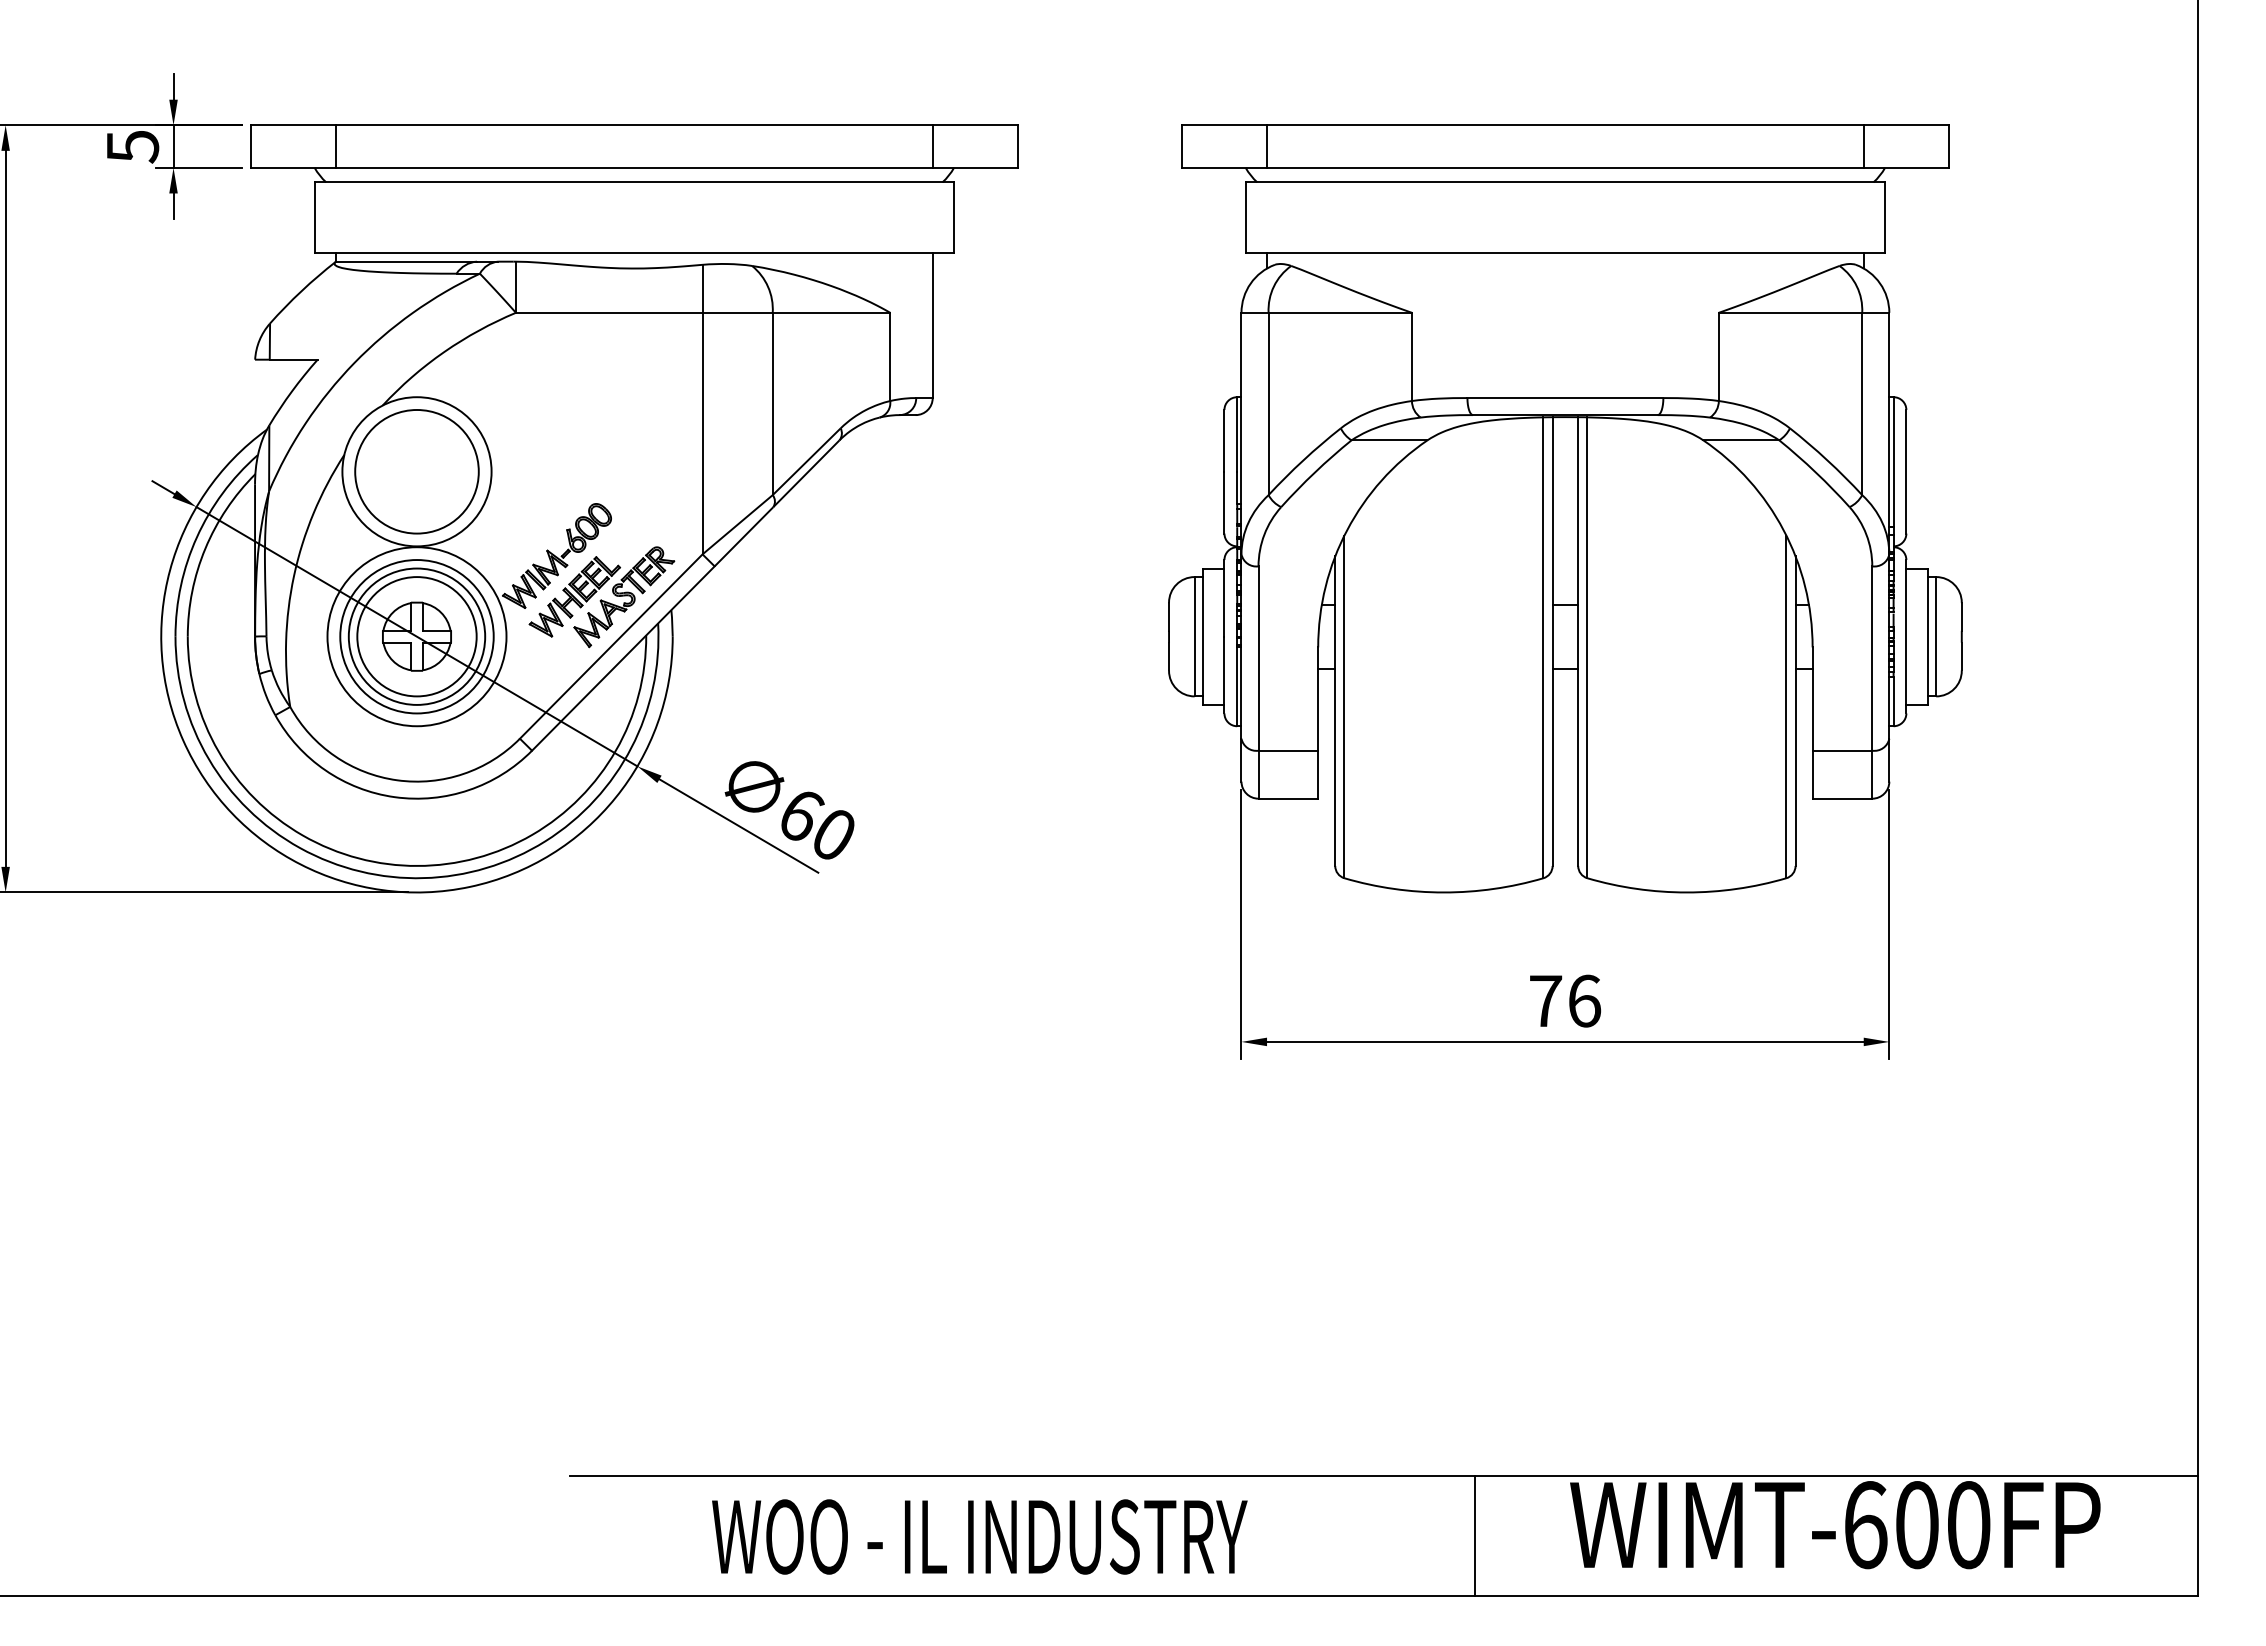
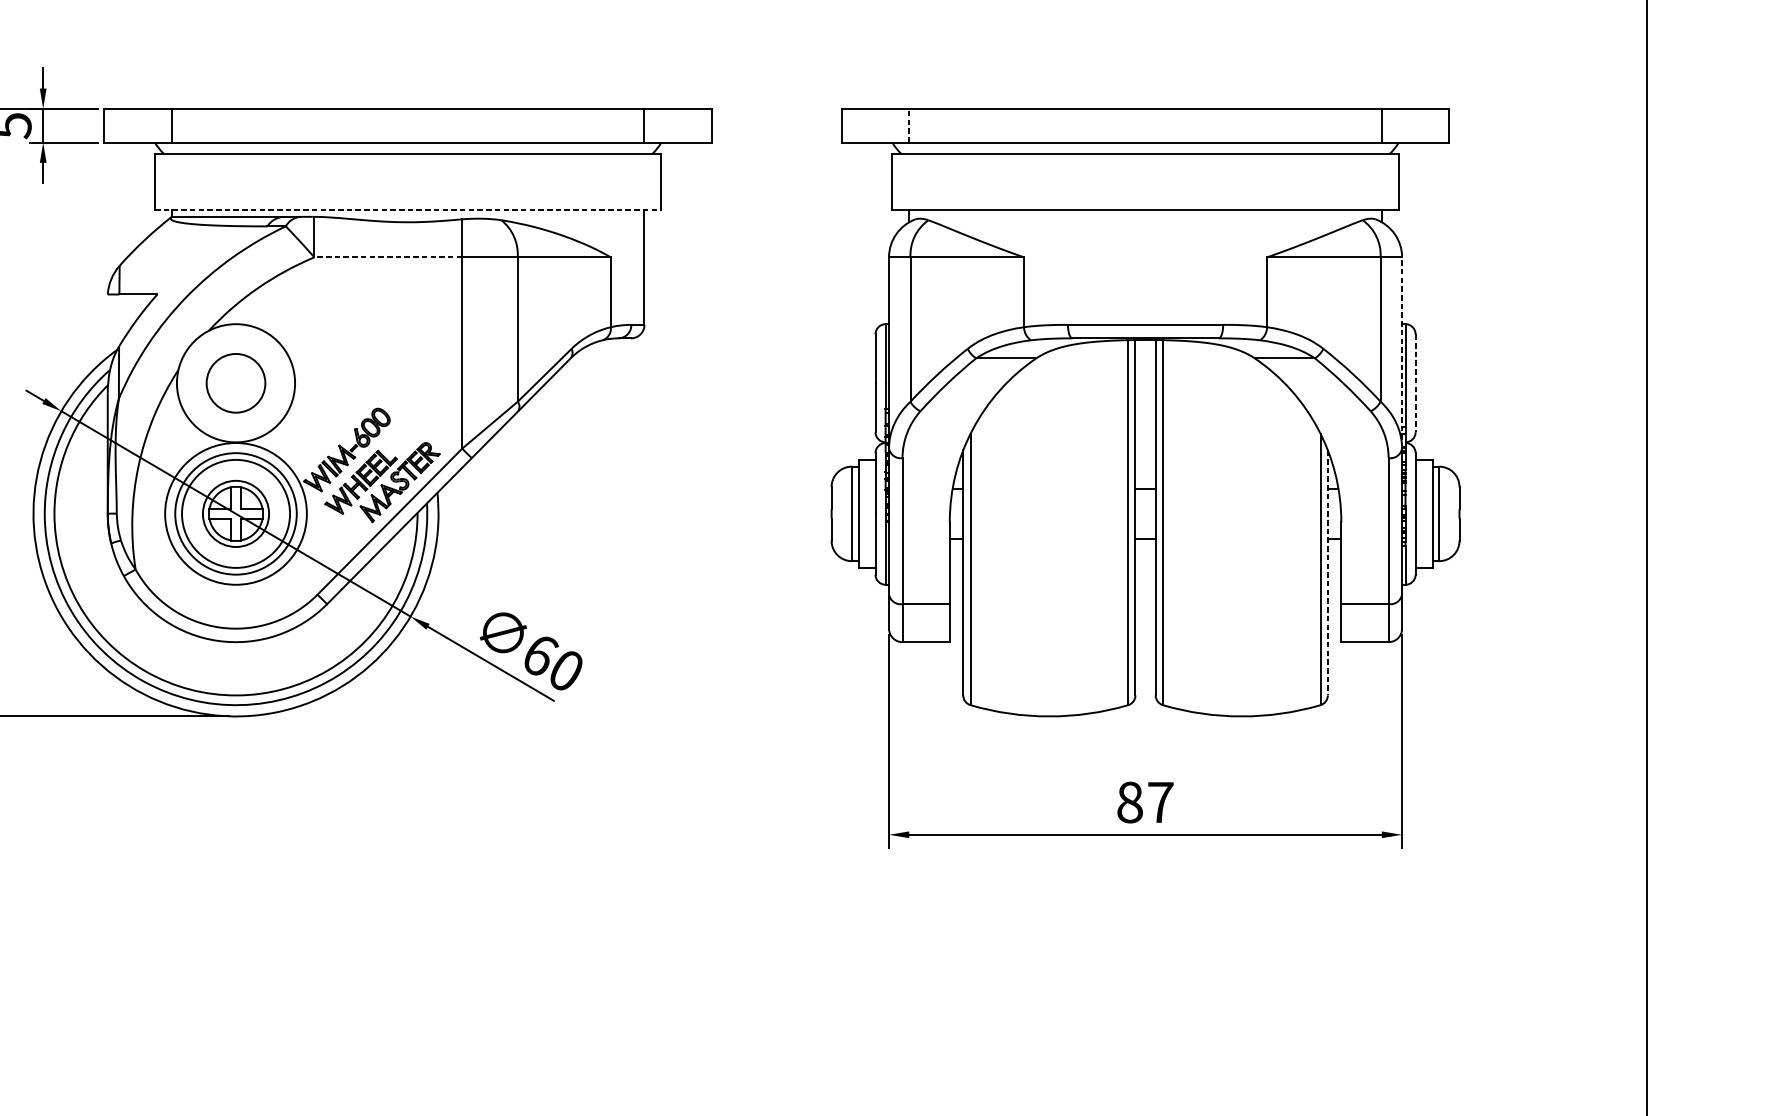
line: (1267, 146) -> (909, 125), solid -> dashed
line: (634, 253) -> (408, 210), solid -> dashed
line: (608, 312) -> (387, 257), solid -> dashed
line: (1889, 433) -> (1402, 352), solid -> dashed
circle: (416, 471) -> (235, 383), size x0.6
line: (1906, 471) -> (1415, 383), solid -> dashed
circle: (416, 636) -> (235, 513), size x0.7
line: (1795, 711) -> (1327, 573), solid -> dashed
text: (1565, 1000) -> (1145, 802), 76 -> 87

